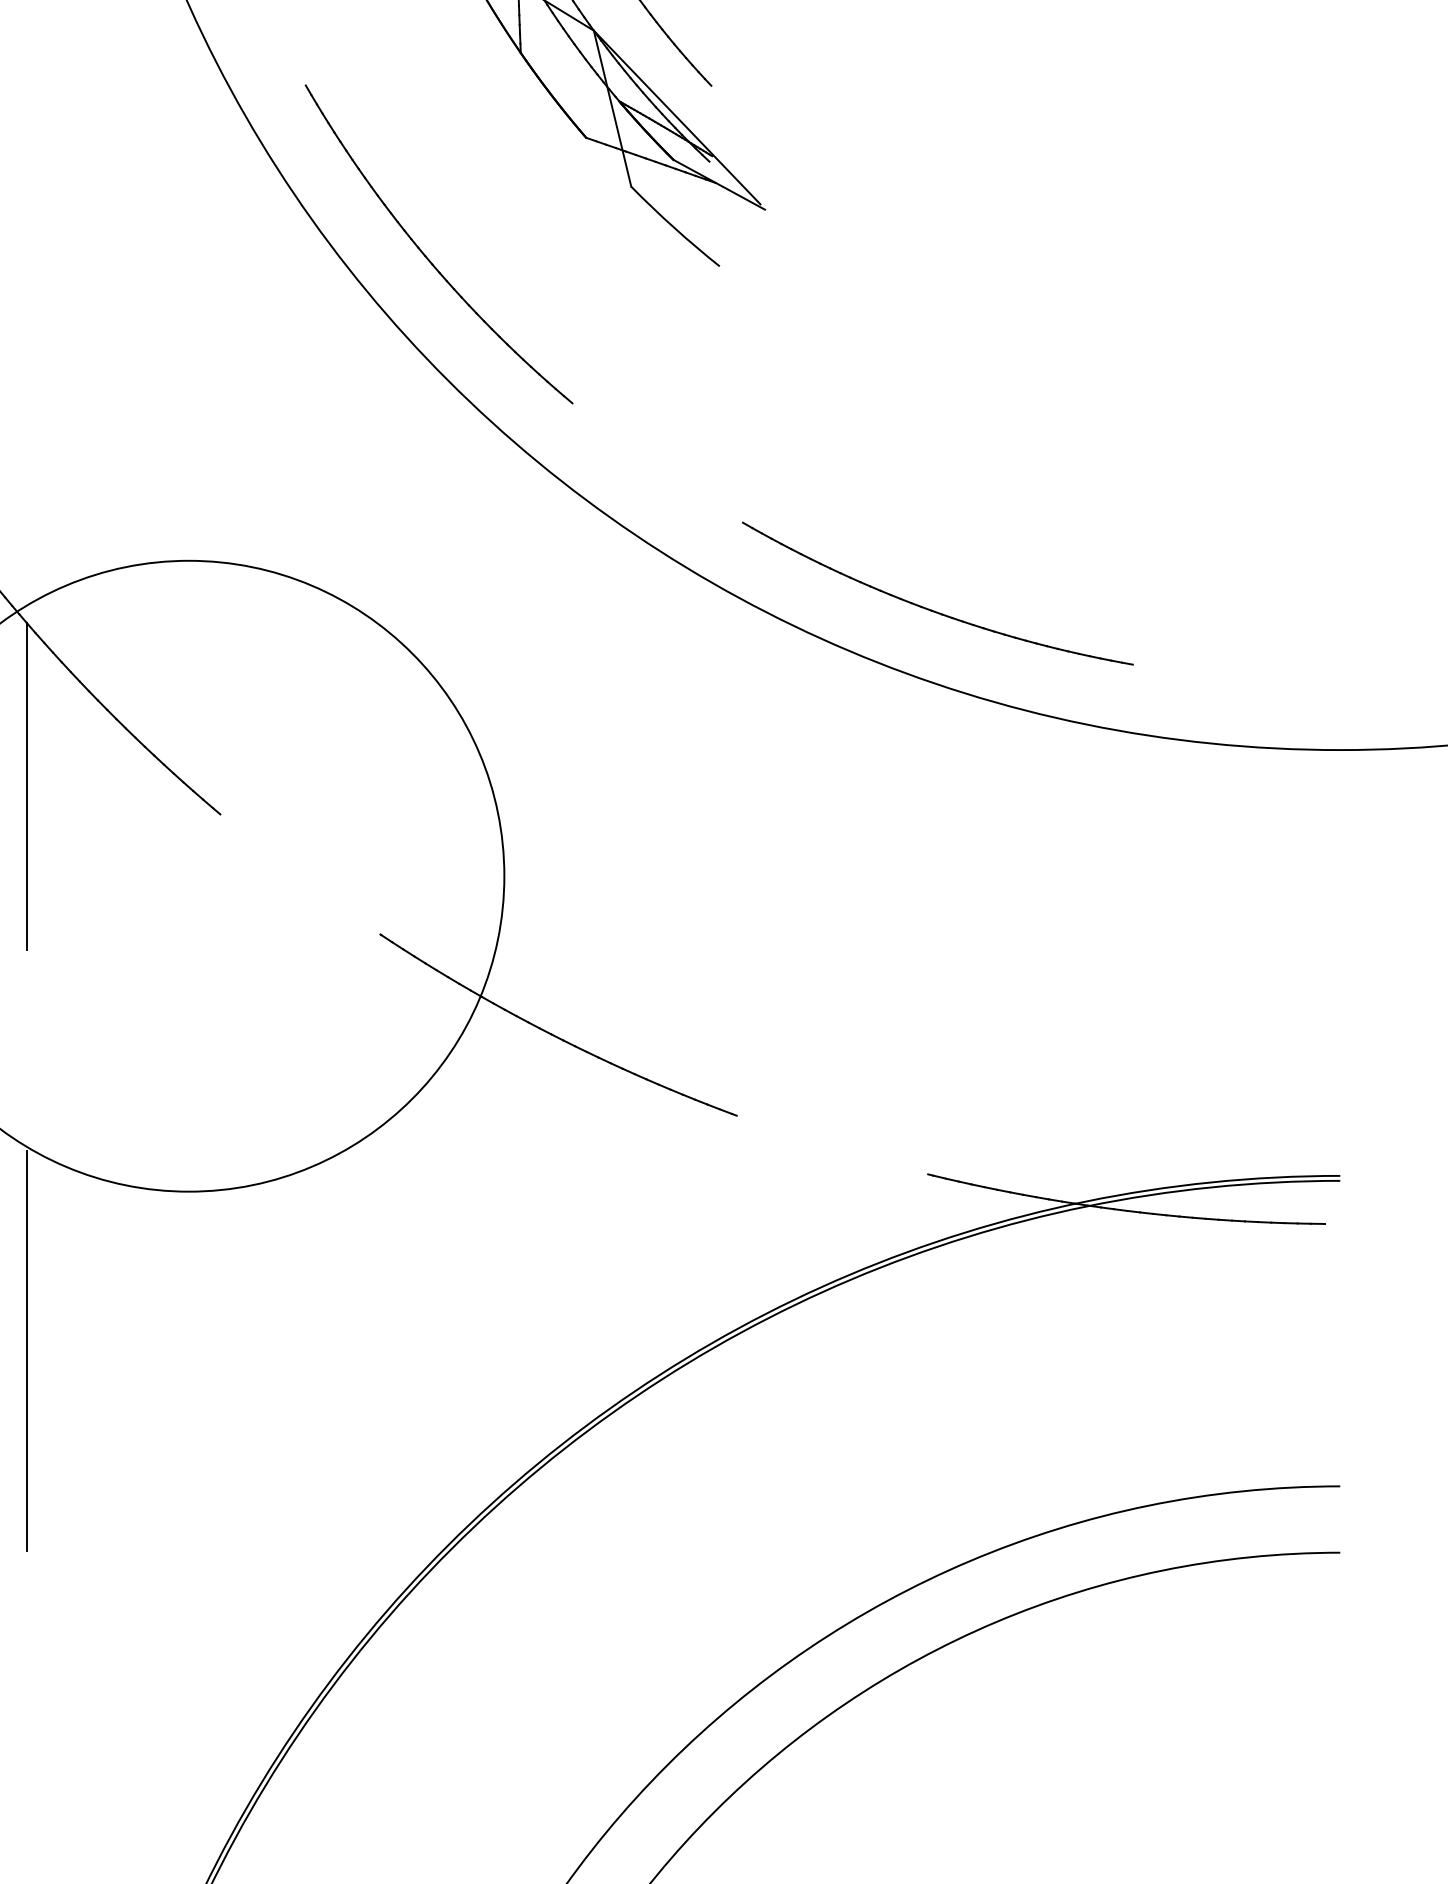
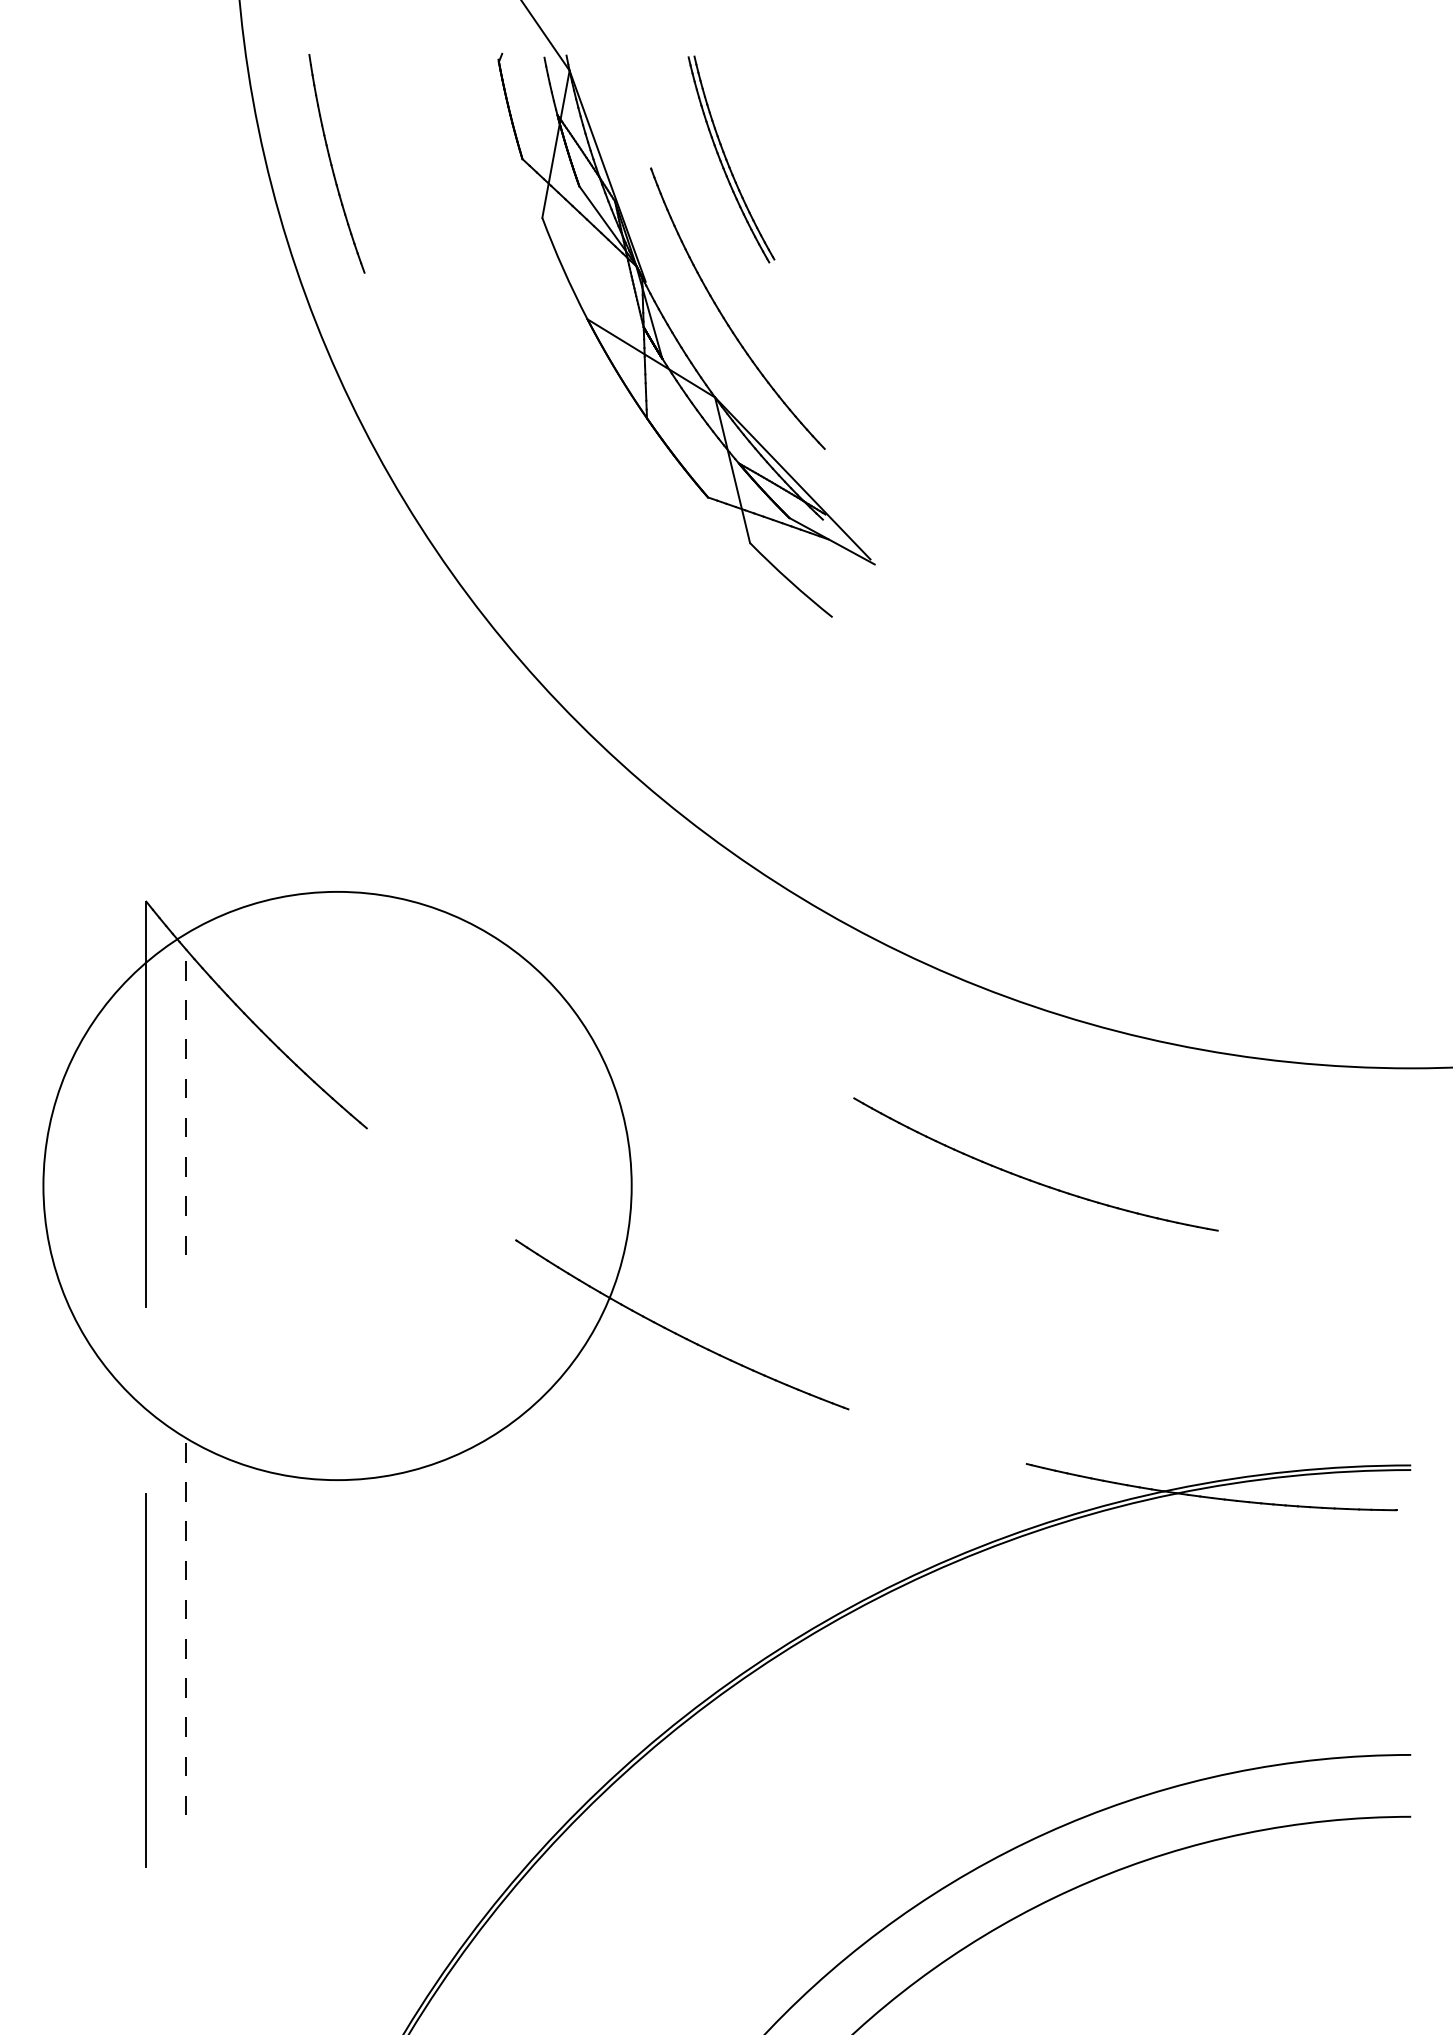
part: (426, 255) -> (559, 607), removed
part: (933, 609) -> (1031, 1179), moved
line: (26, 786) -> (186, 1102), solid -> dashed
line: (26, 1350) -> (186, 1628), solid -> dashed

